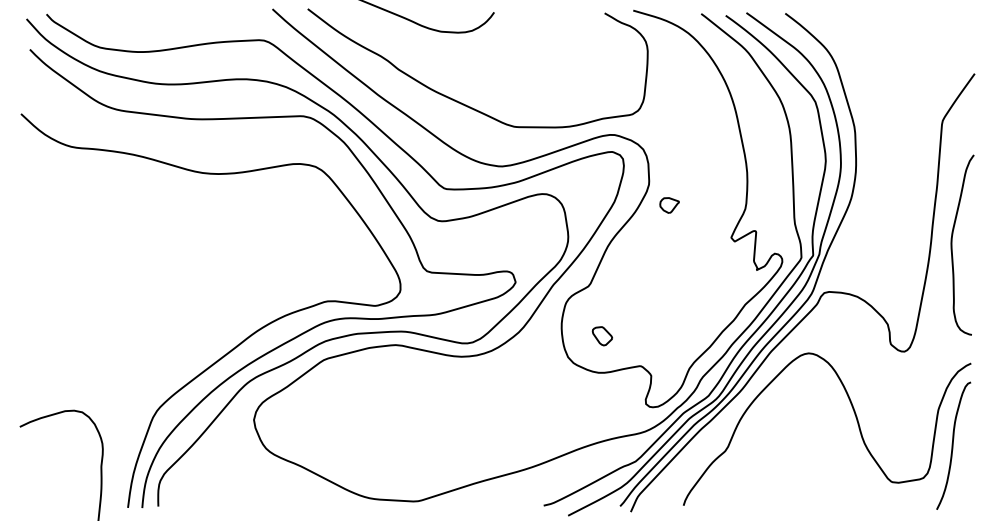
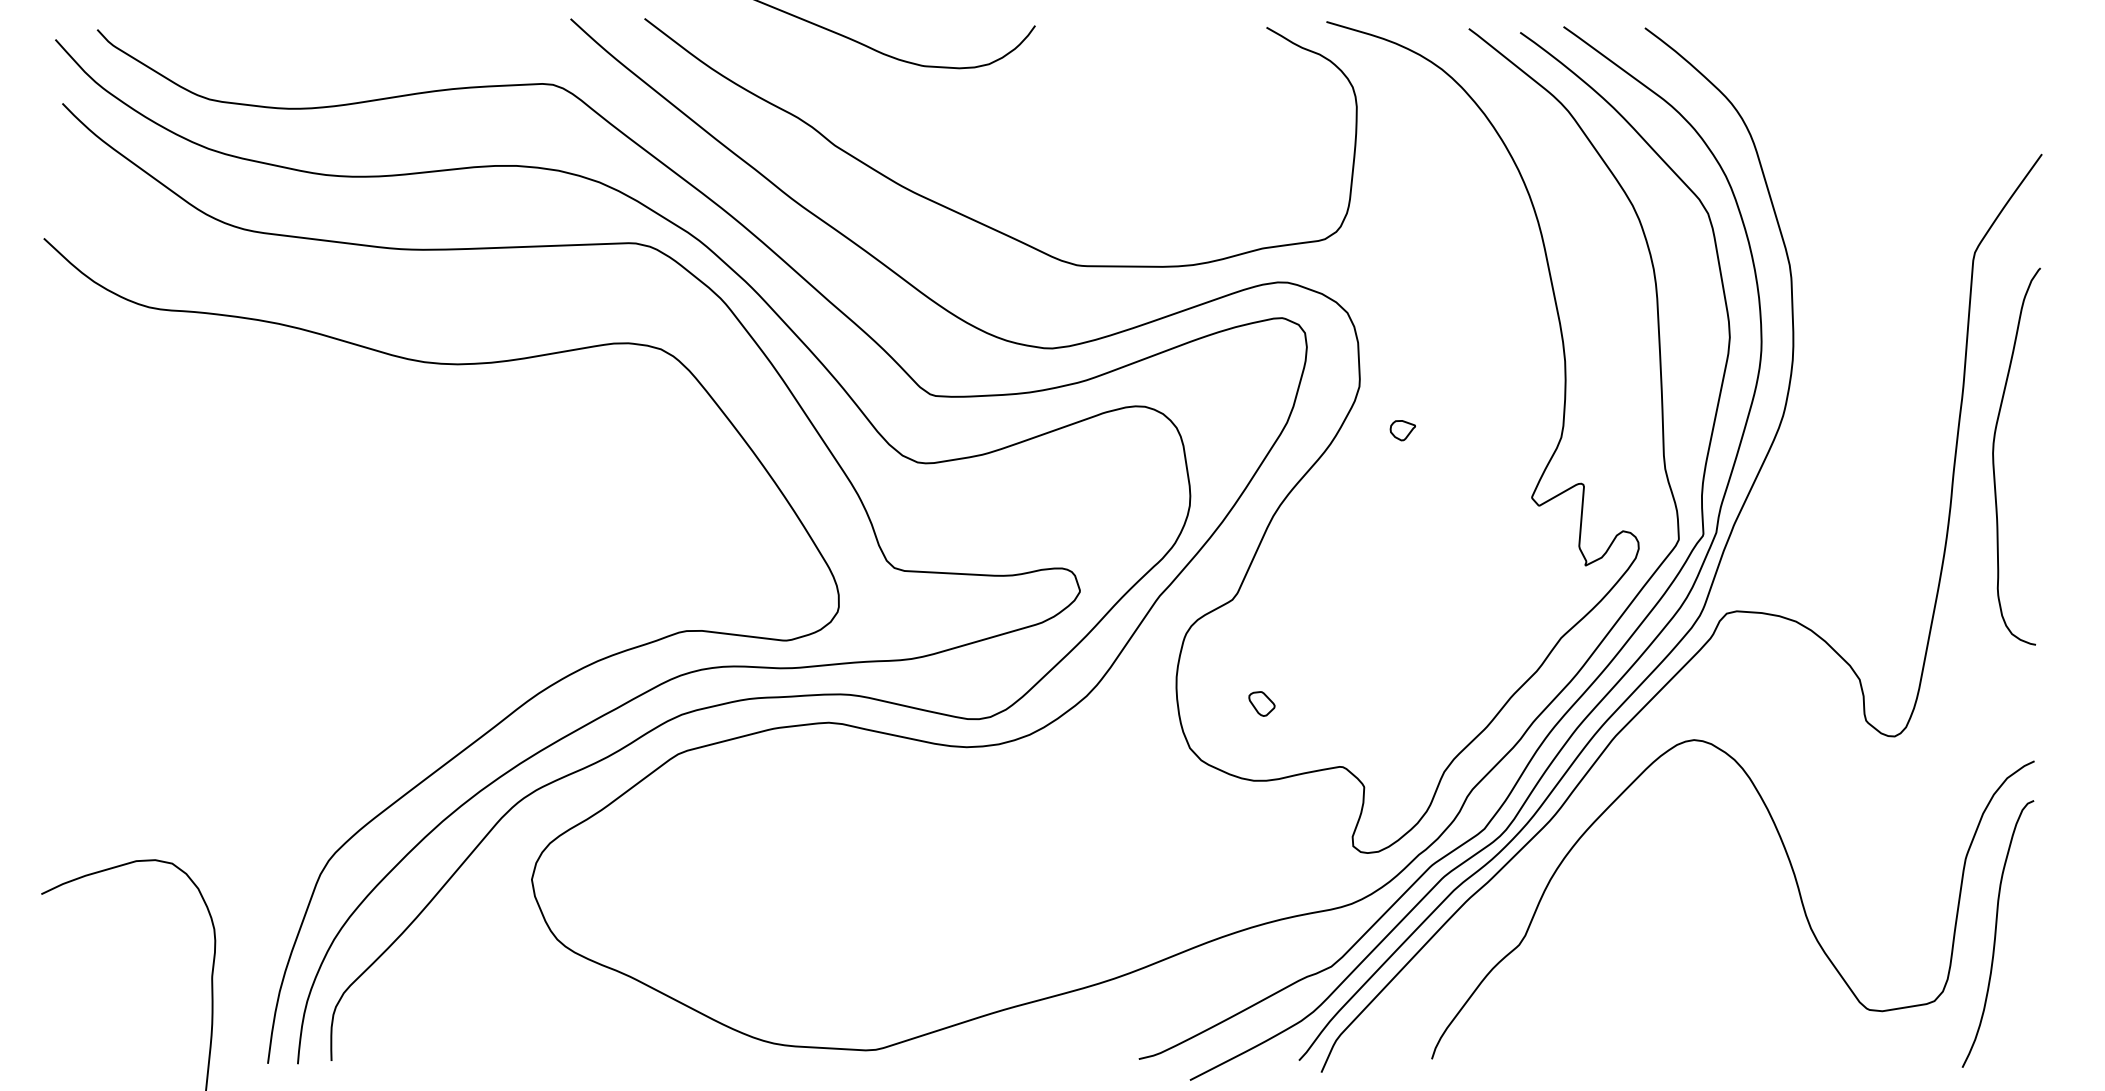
part: (669, 205) -> (1402, 430), size x0.62
curve: (952, 244) -> (1995, 455), moved
part: (602, 335) -> (1262, 702), size x0.62

